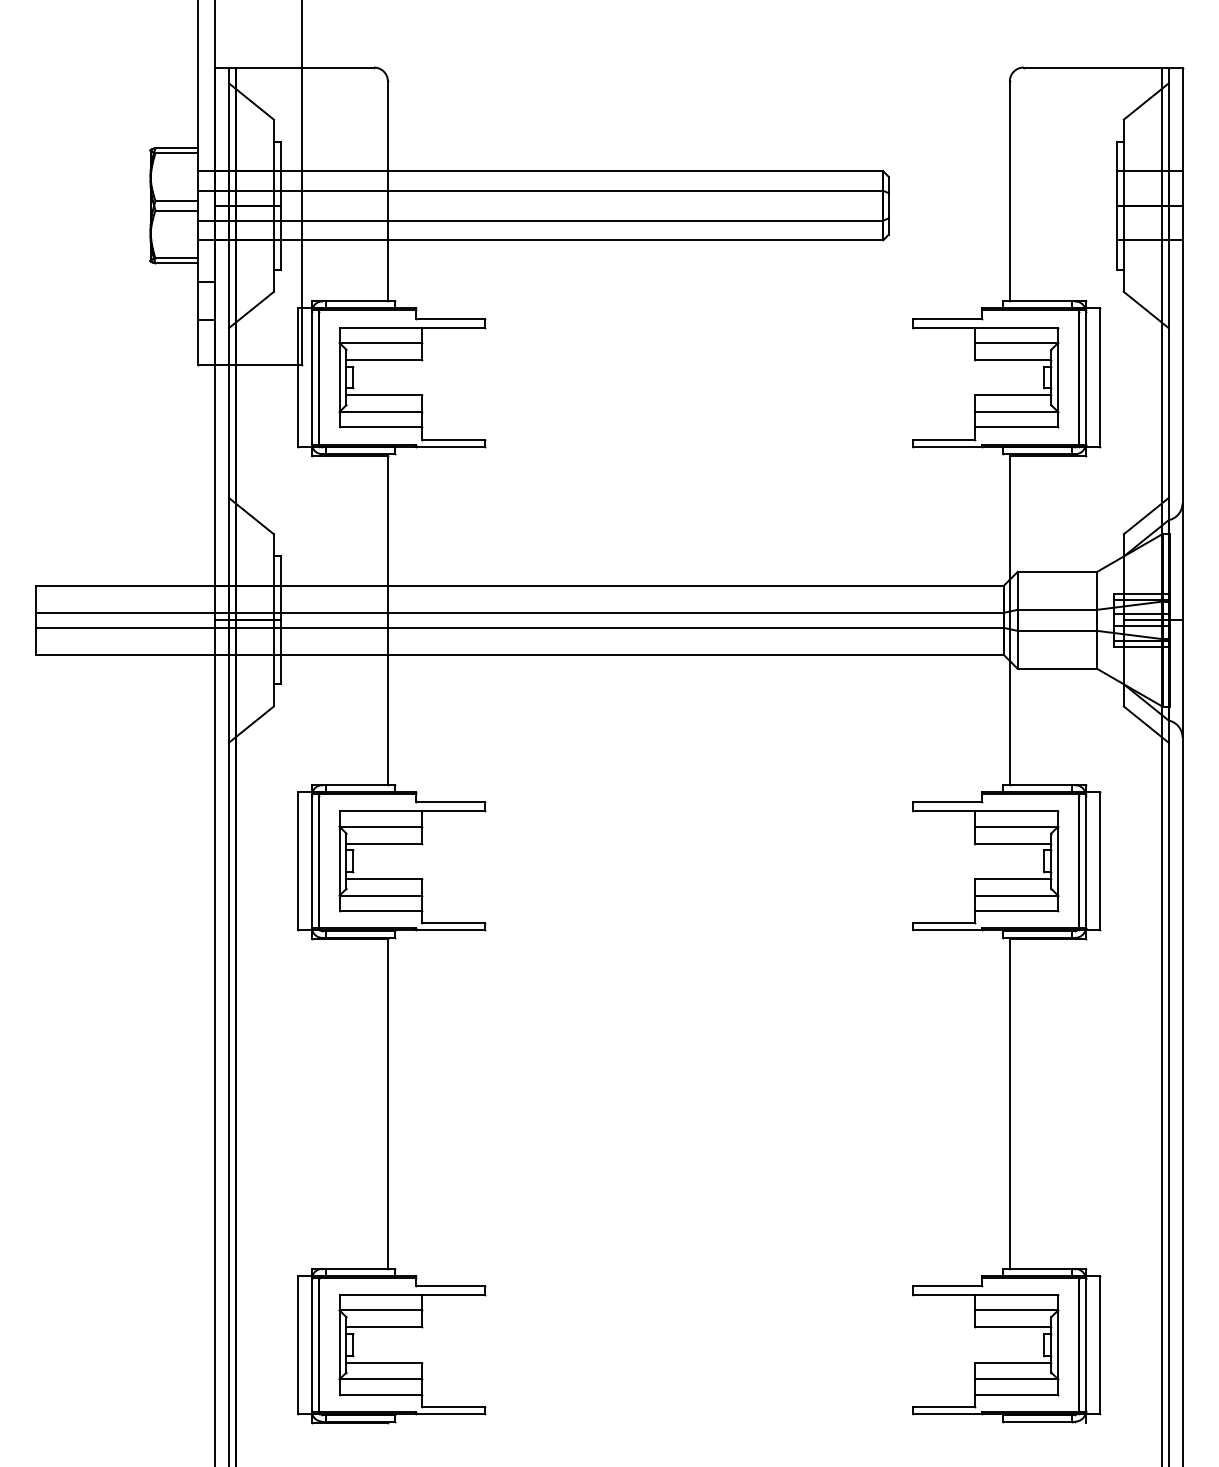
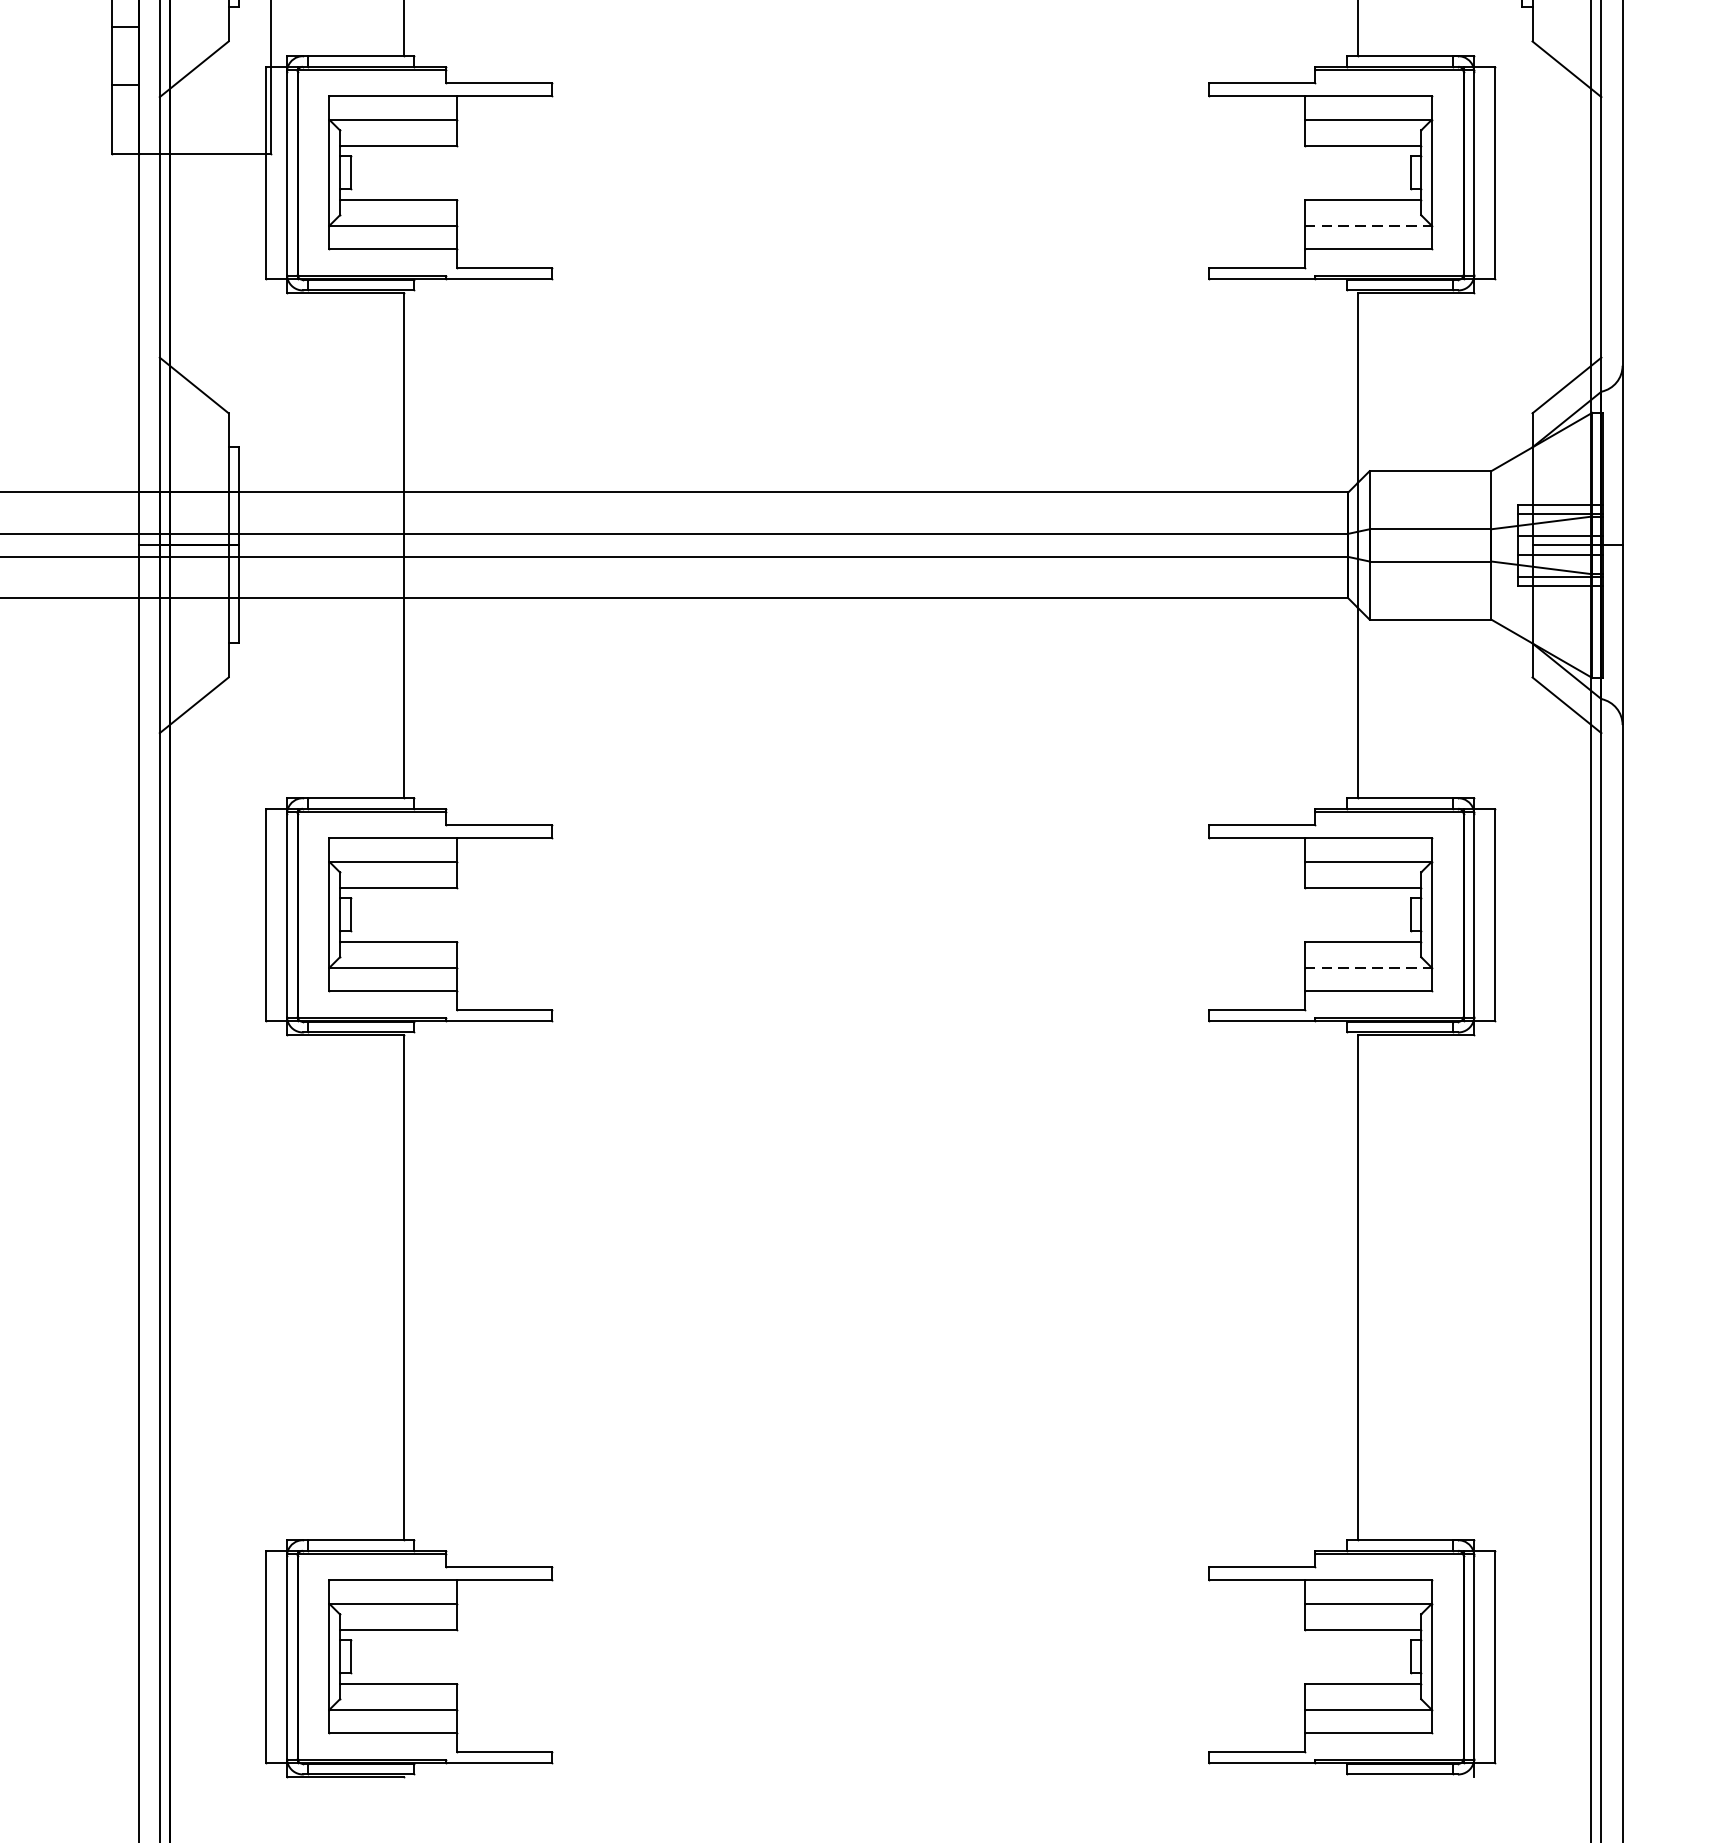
line: (1017, 412) -> (1369, 226), solid -> dashed
line: (1017, 895) -> (1369, 967), solid -> dashed

